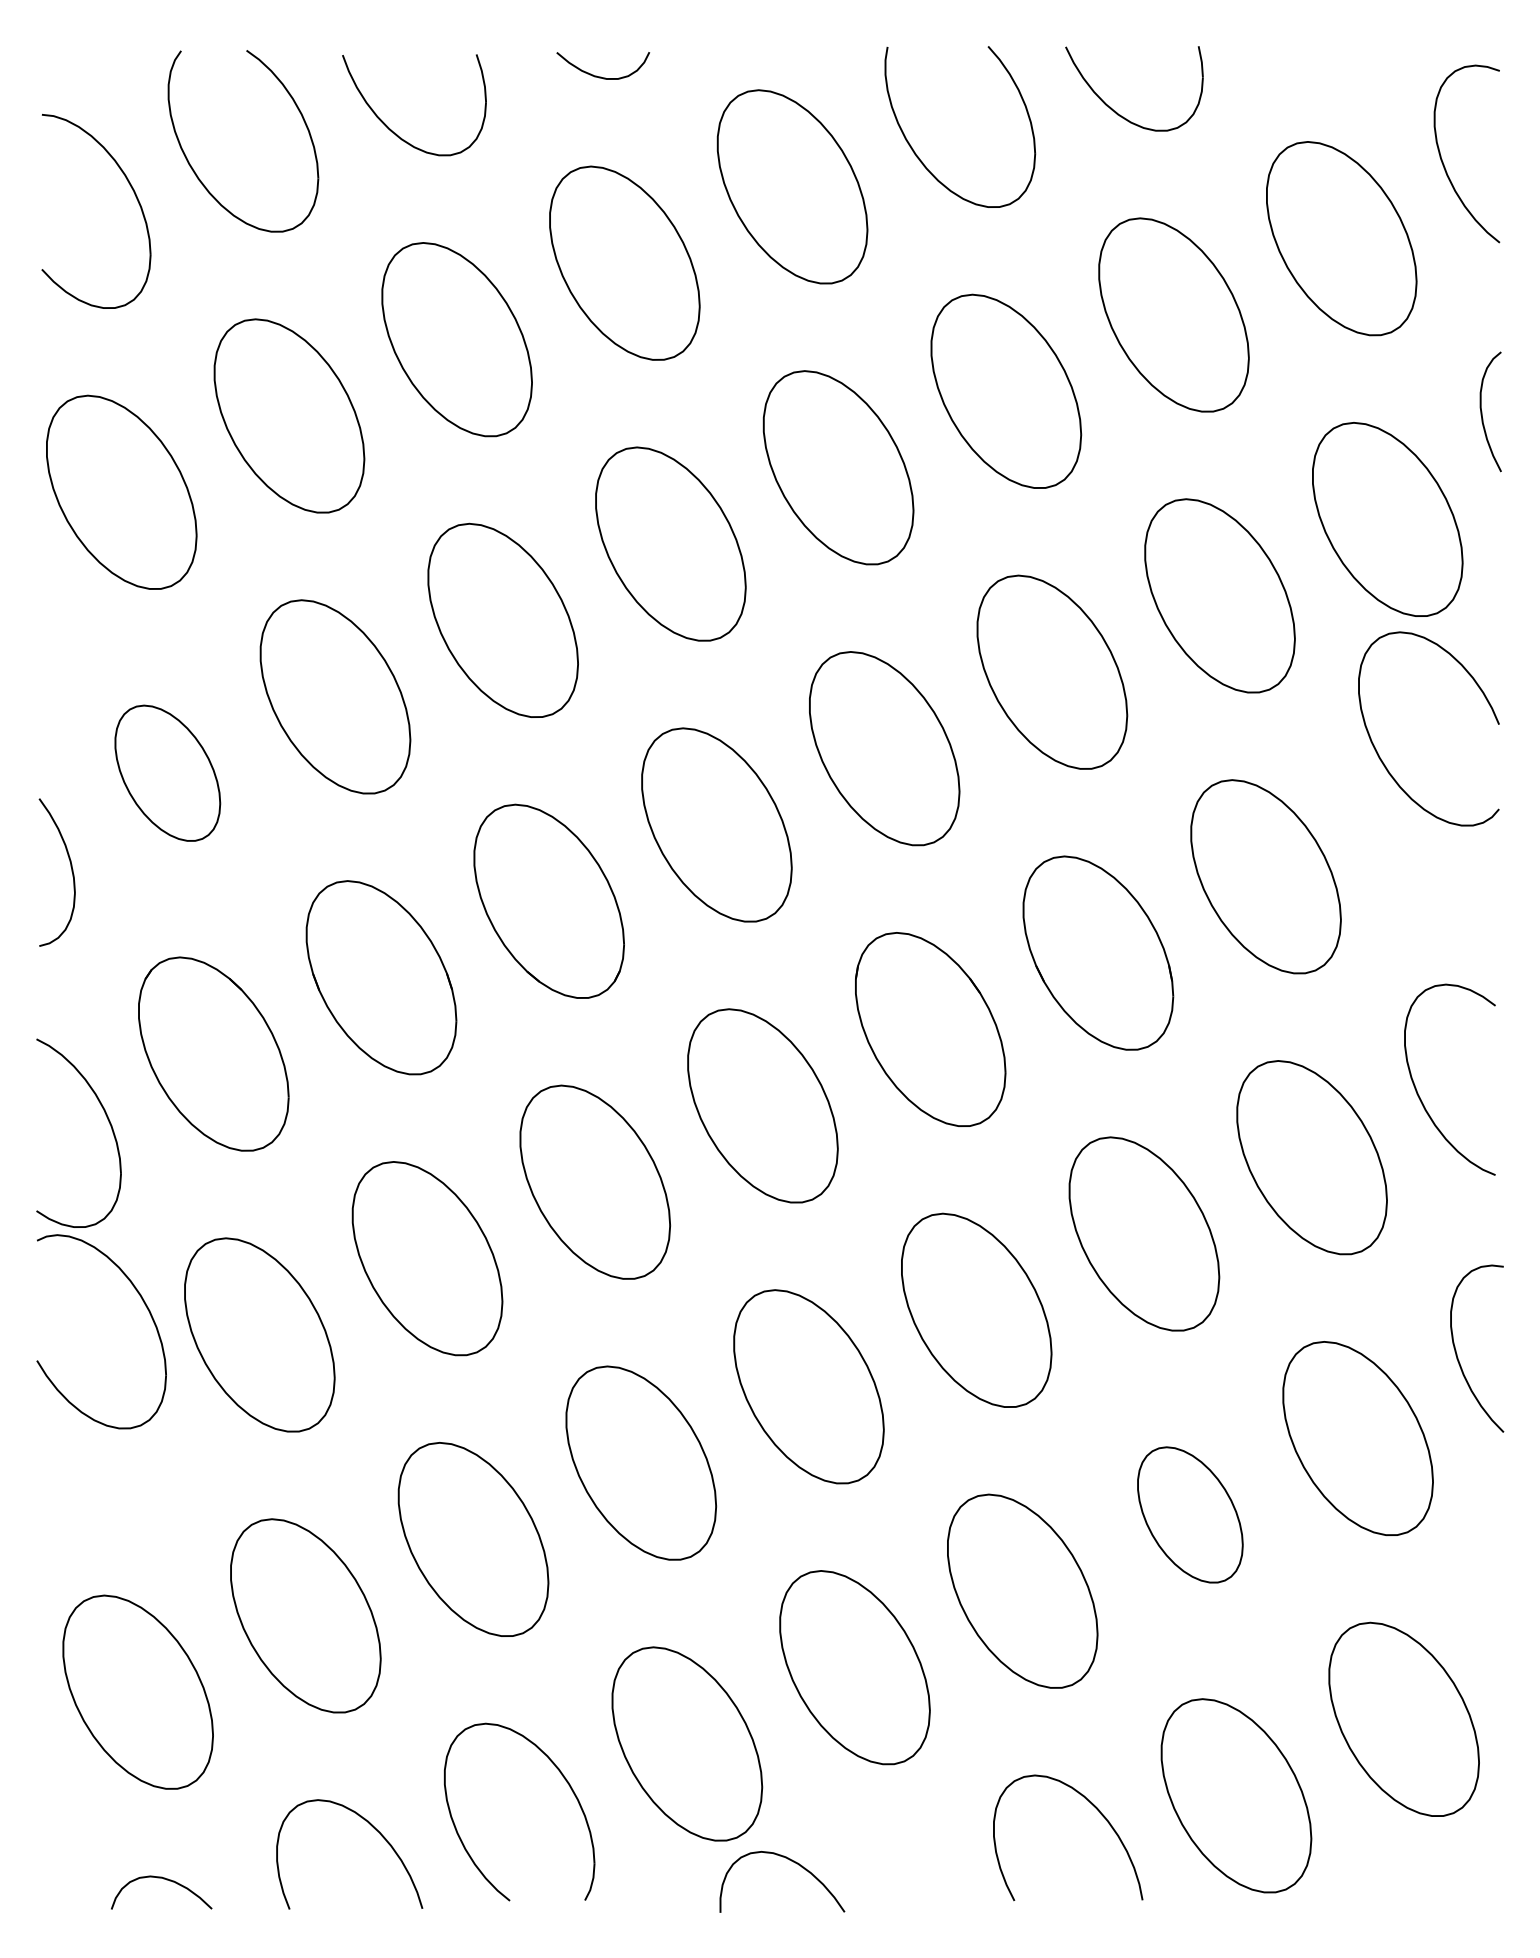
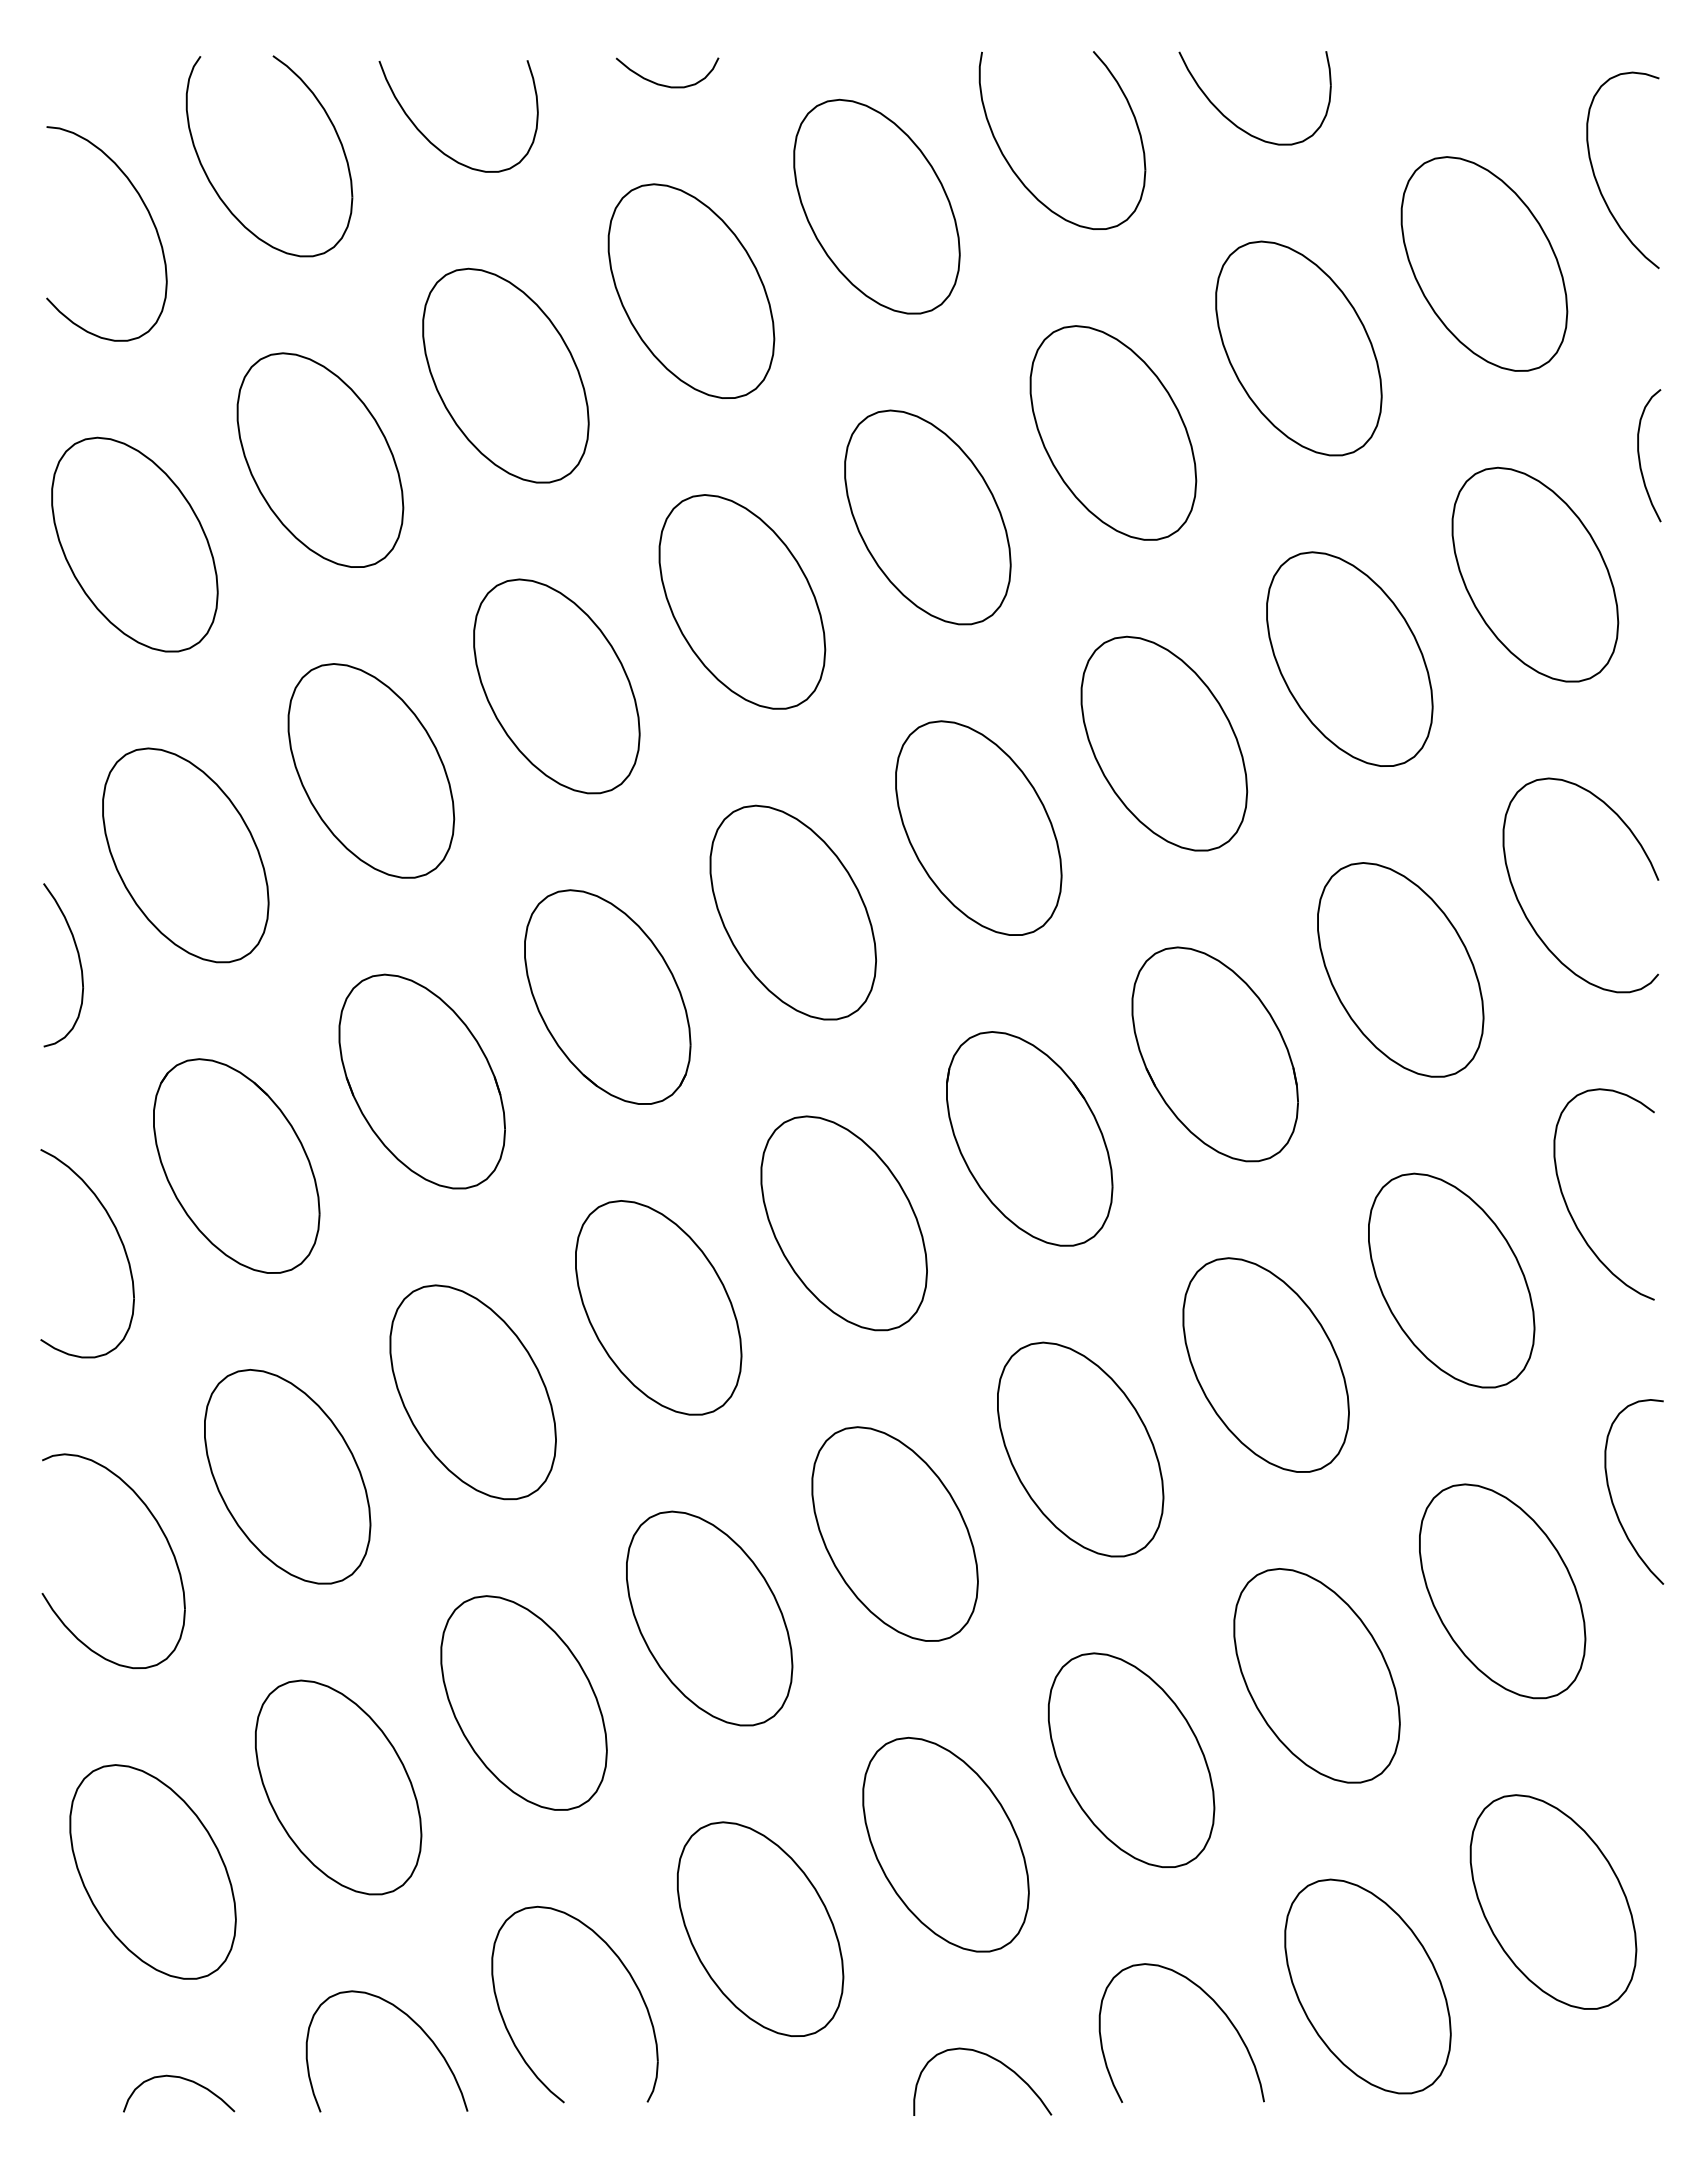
curve: (1381, 758) -> (1528, 918), moved
part: (167, 773) -> (185, 855), size x1.43
part: (146, 1308) -> (163, 1535), moved
part: (1189, 1514) -> (1316, 1675), size x1.43
curve: (792, 1861) -> (993, 2059), moved

